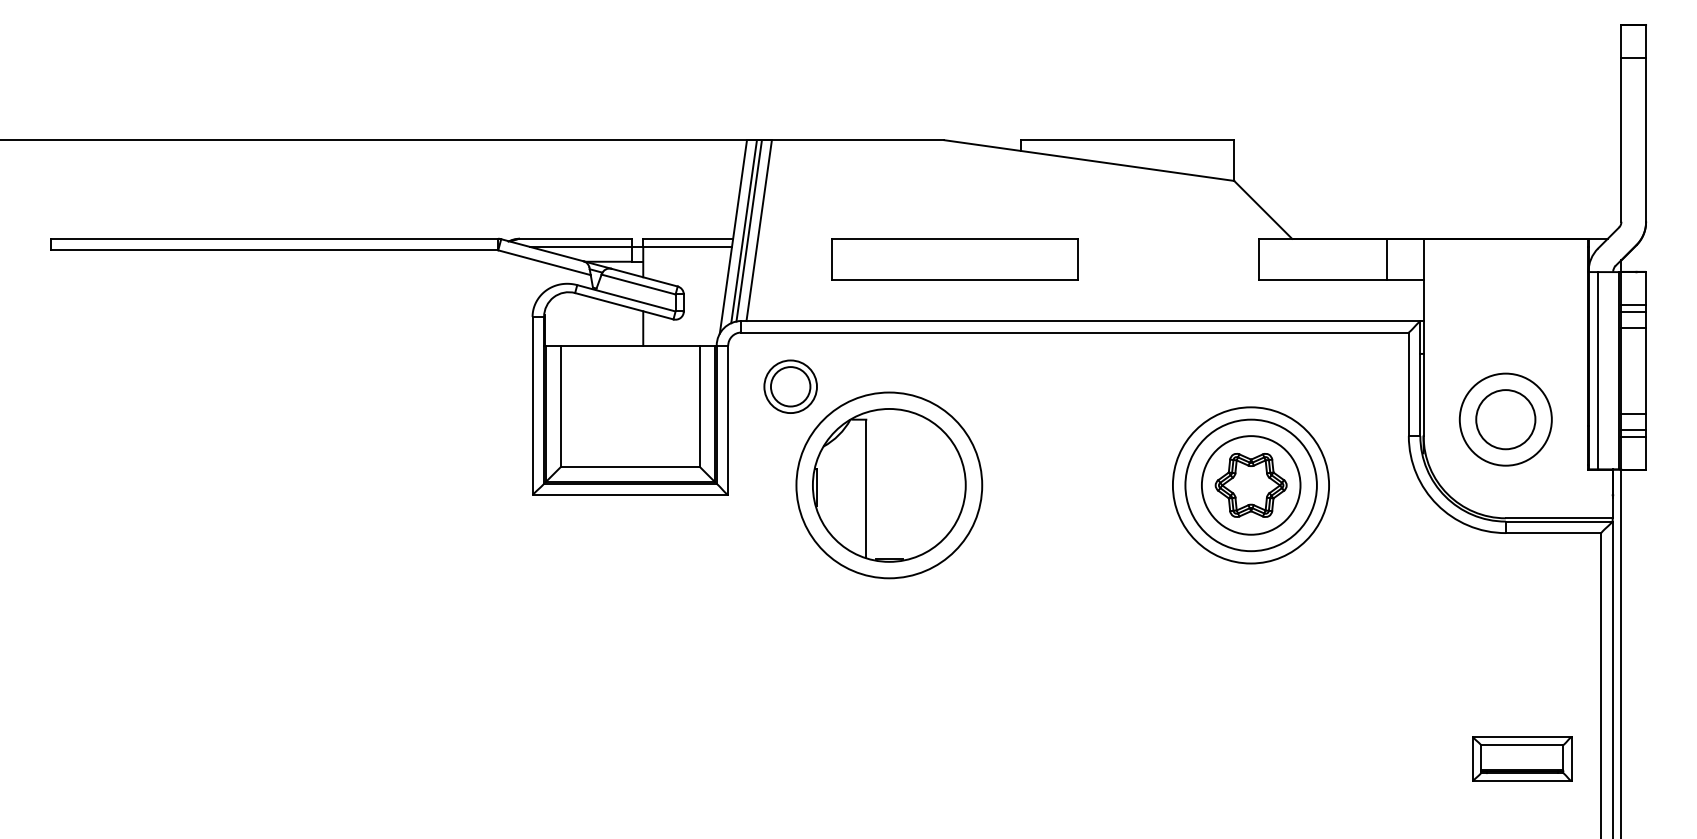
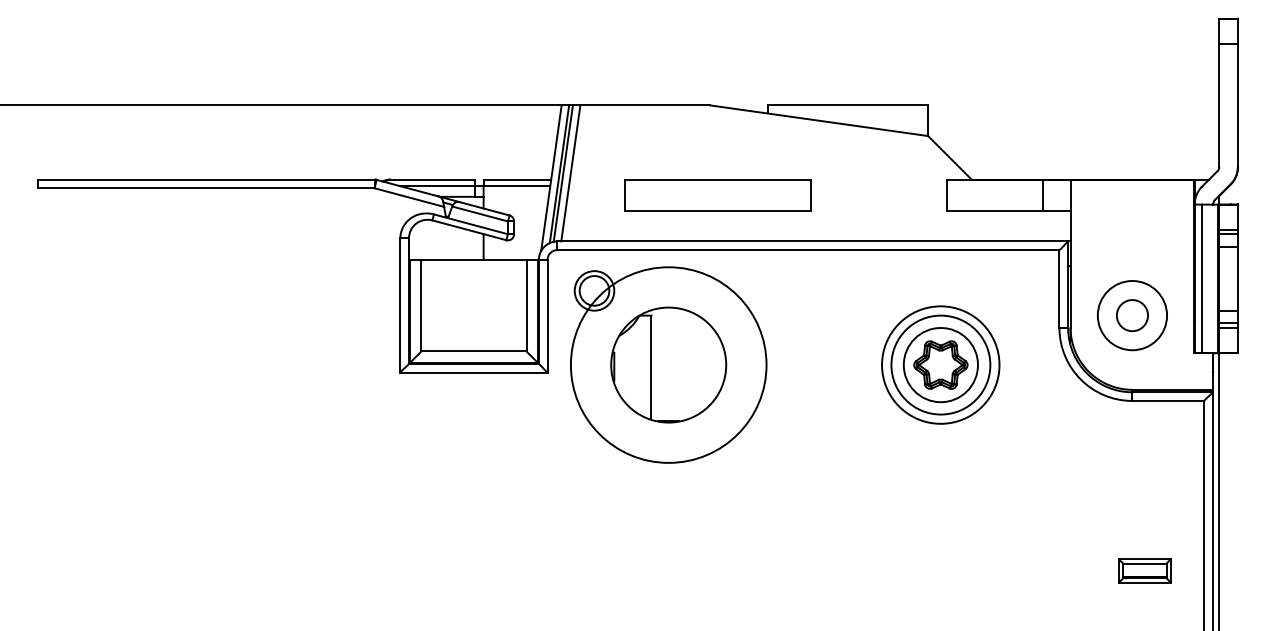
circle: (1505, 419) -> (1132, 315), size x0.7
circle: (889, 485) -> (668, 365), size x1.4
part: (1522, 758) -> (1144, 570), size x0.7

